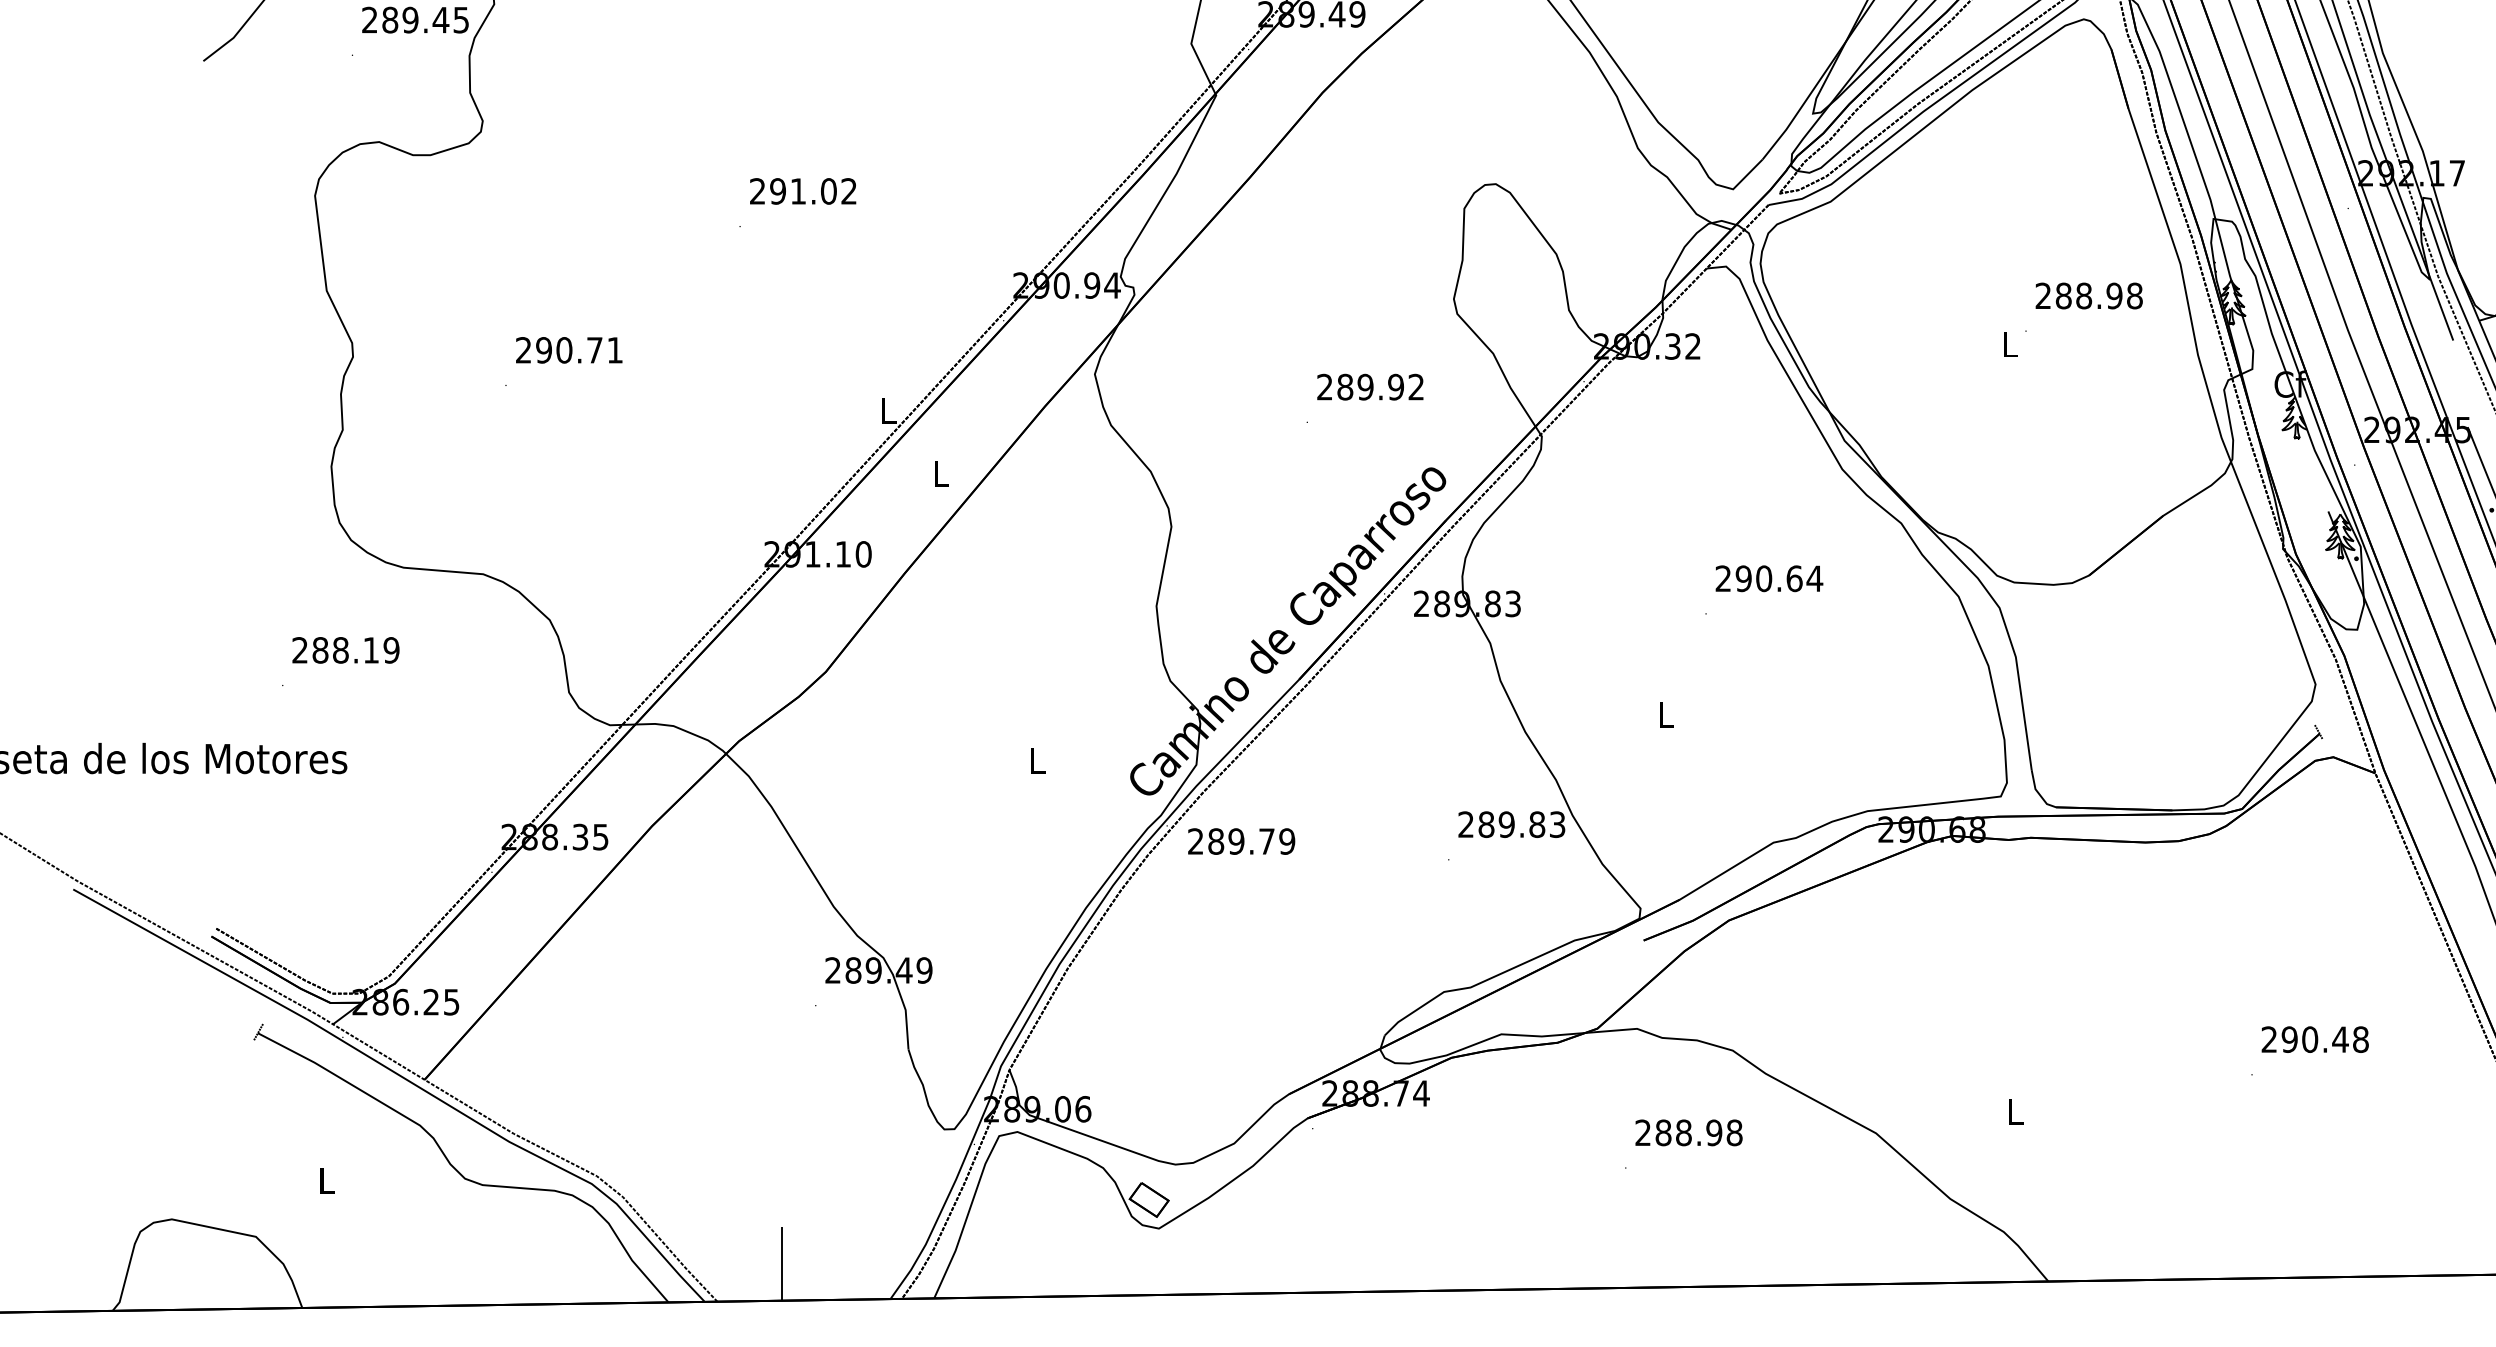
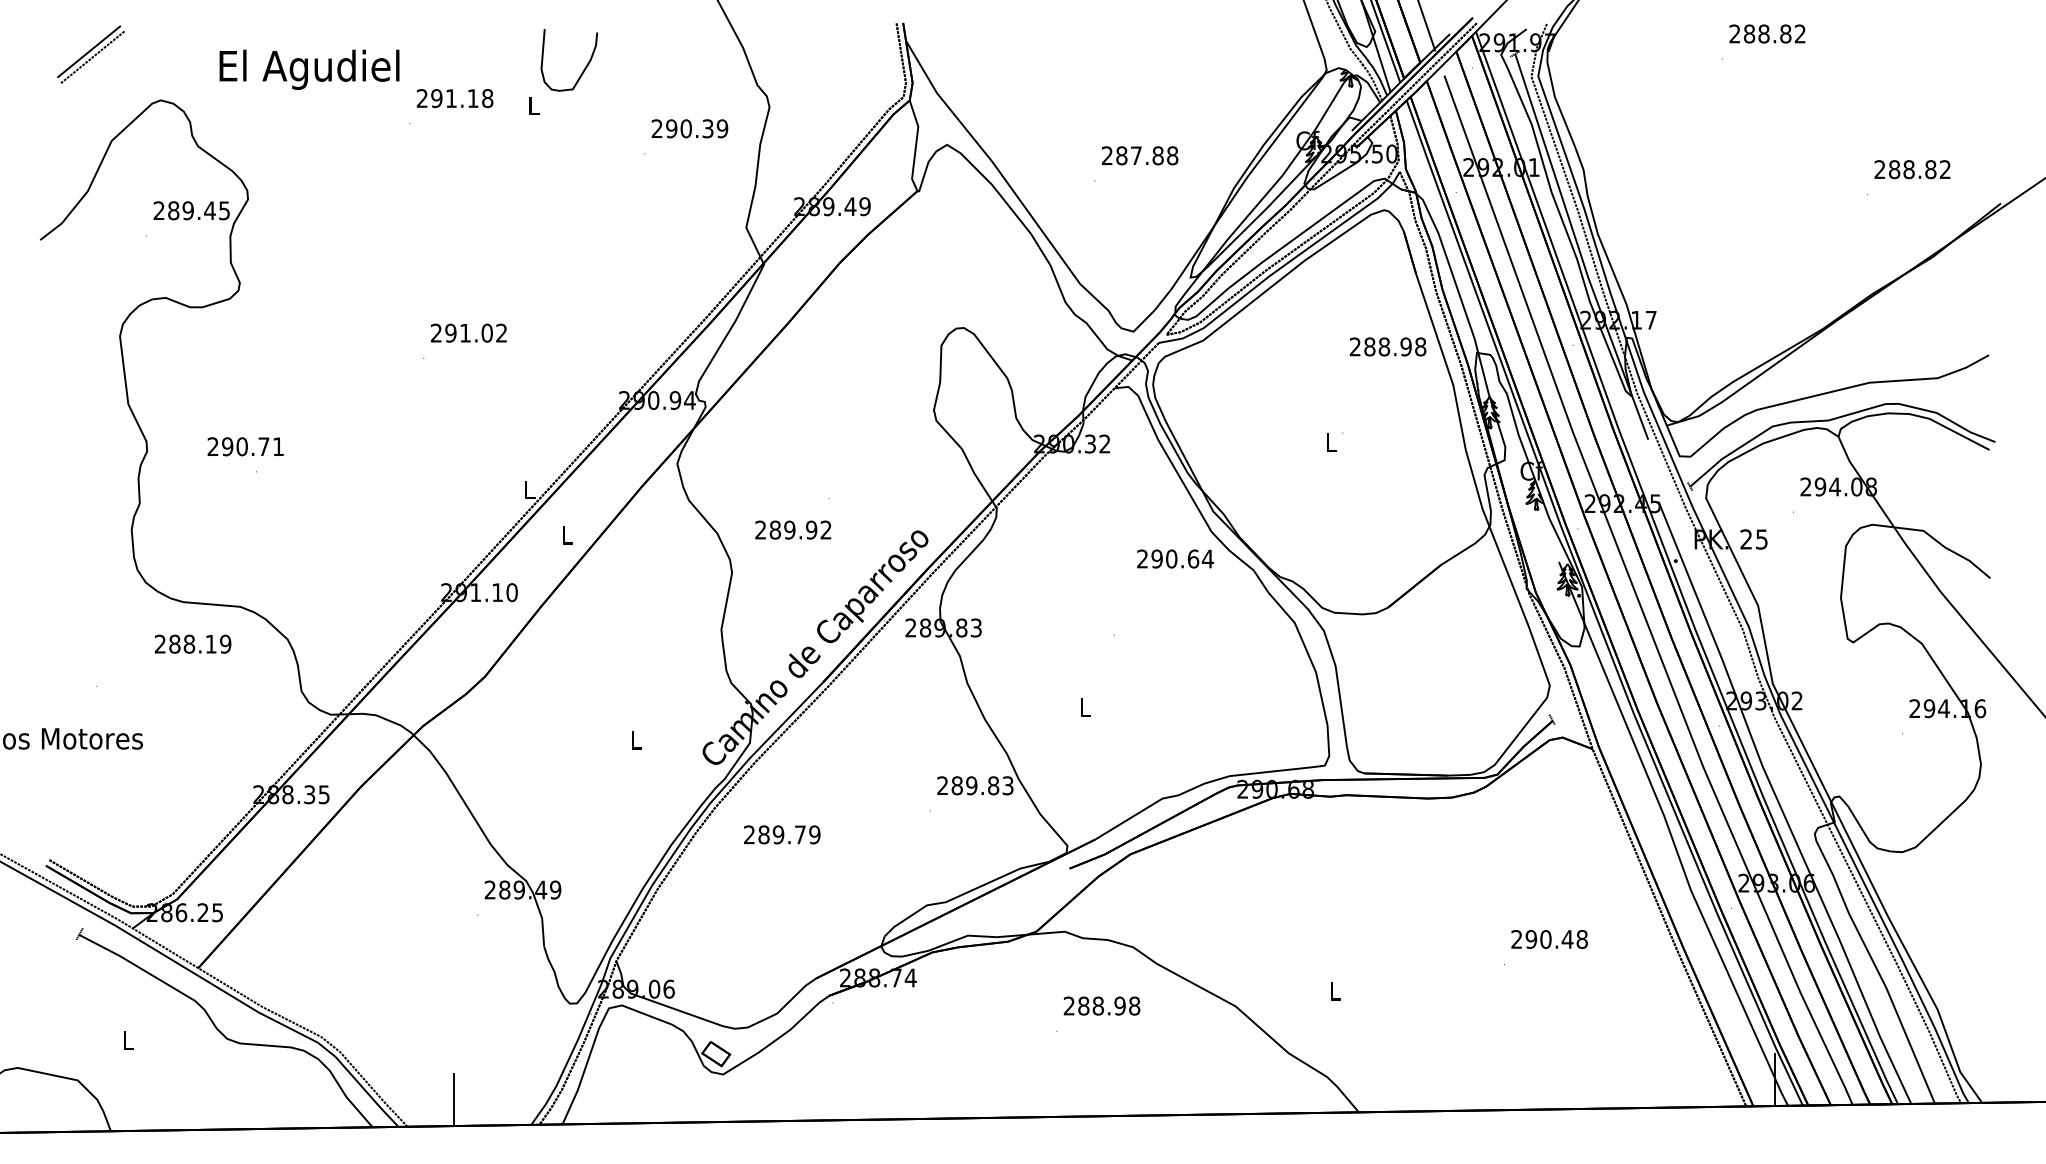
text: (2088, 295) -> (1387, 346), moved
text: (569, 349) -> (245, 446), moved
text: (1370, 386) -> (793, 529), moved
text: (1769, 577) -> (1175, 558), moved
text: (345, 649) -> (192, 643), moved
text: (1241, 841) -> (782, 834), moved

